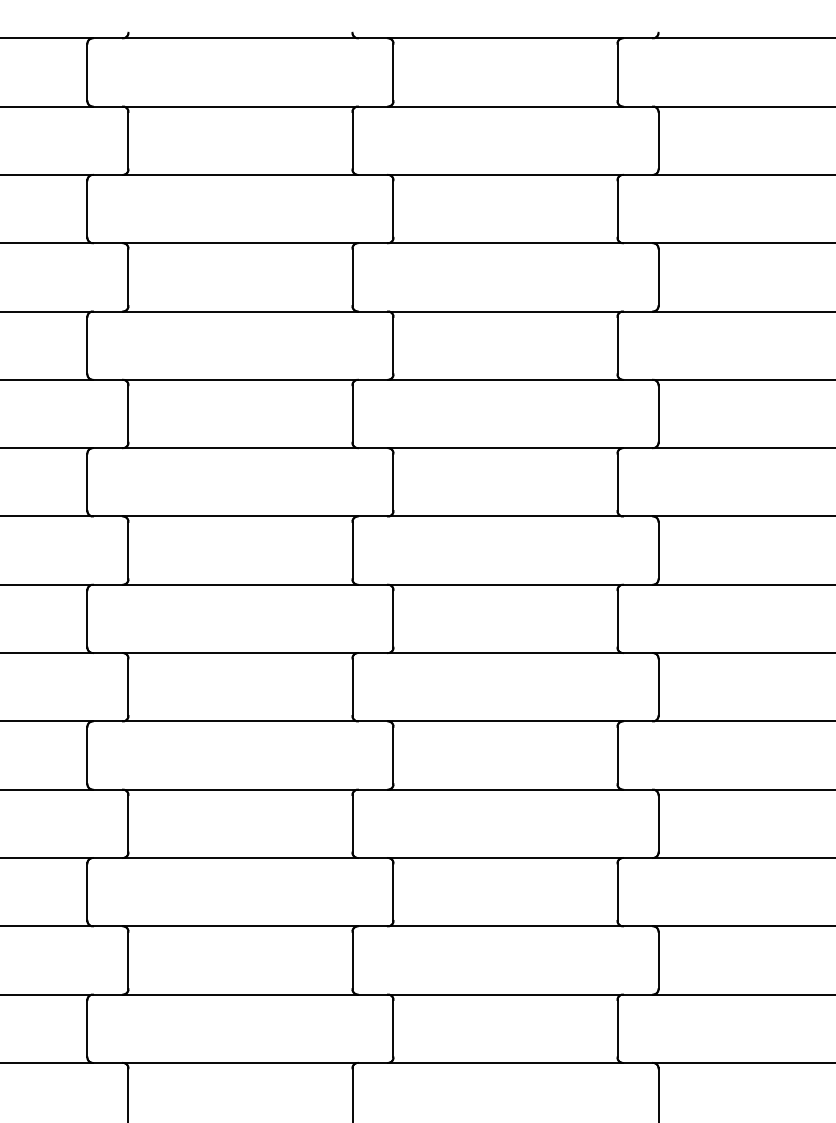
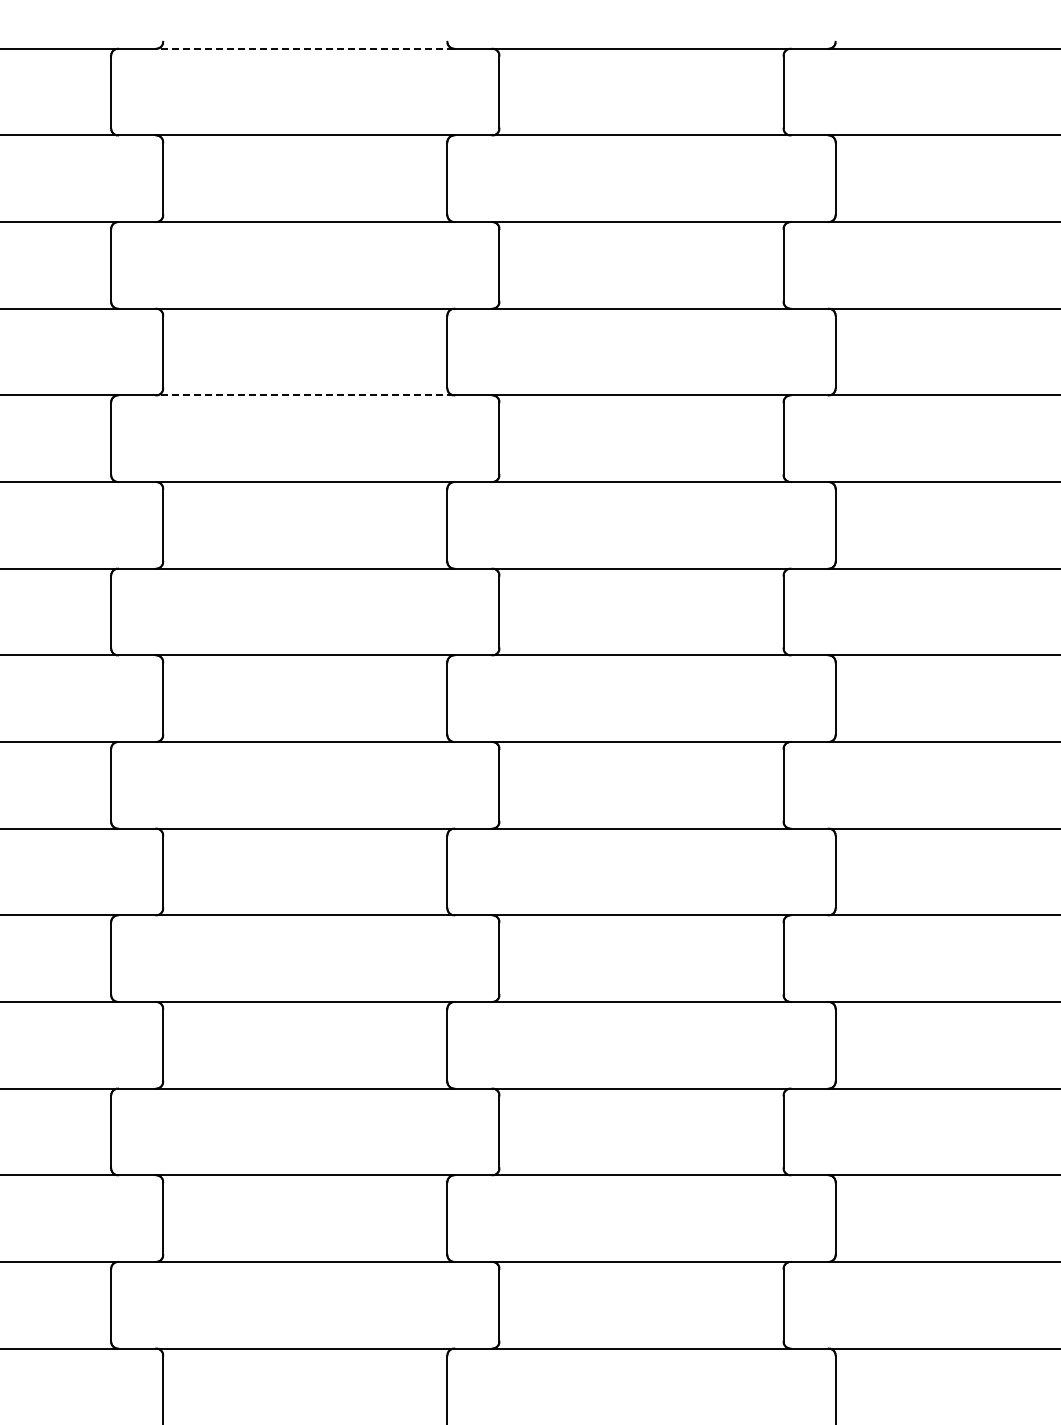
line: (239, 38) -> (304, 48), solid -> dashed
line: (239, 311) -> (304, 395), solid -> dashed

